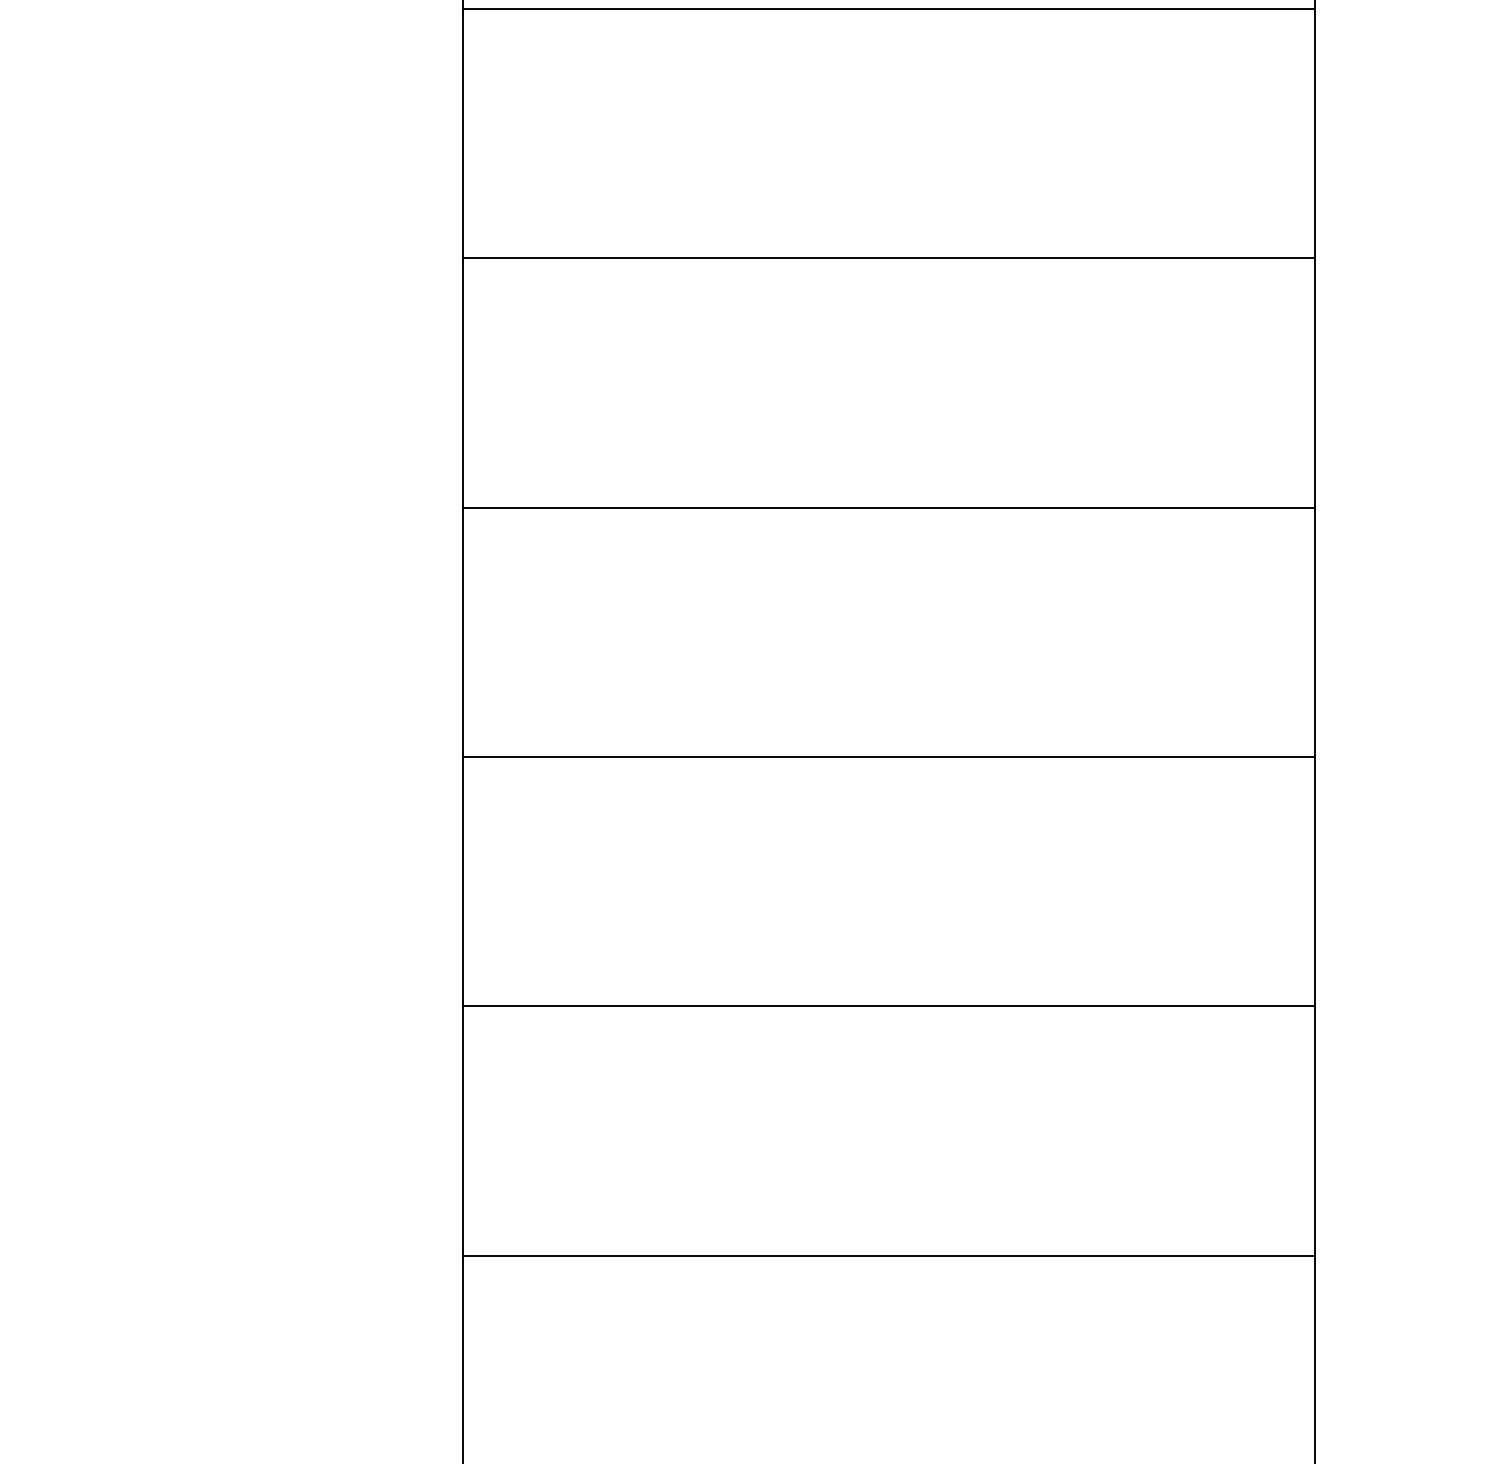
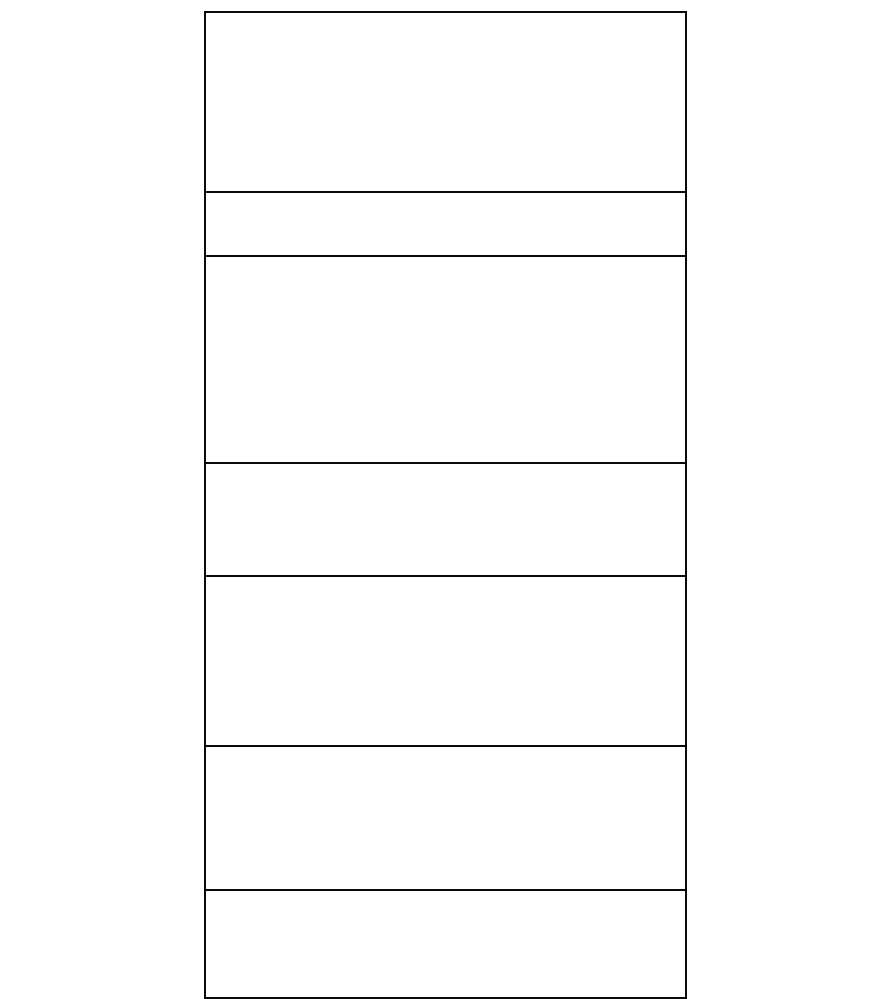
line: (889, 9) -> (445, 192), moved
line: (889, 259) -> (445, 256), moved
line: (889, 507) -> (445, 462), moved
line: (889, 1006) -> (445, 745), moved
line: (889, 1255) -> (445, 890), moved

